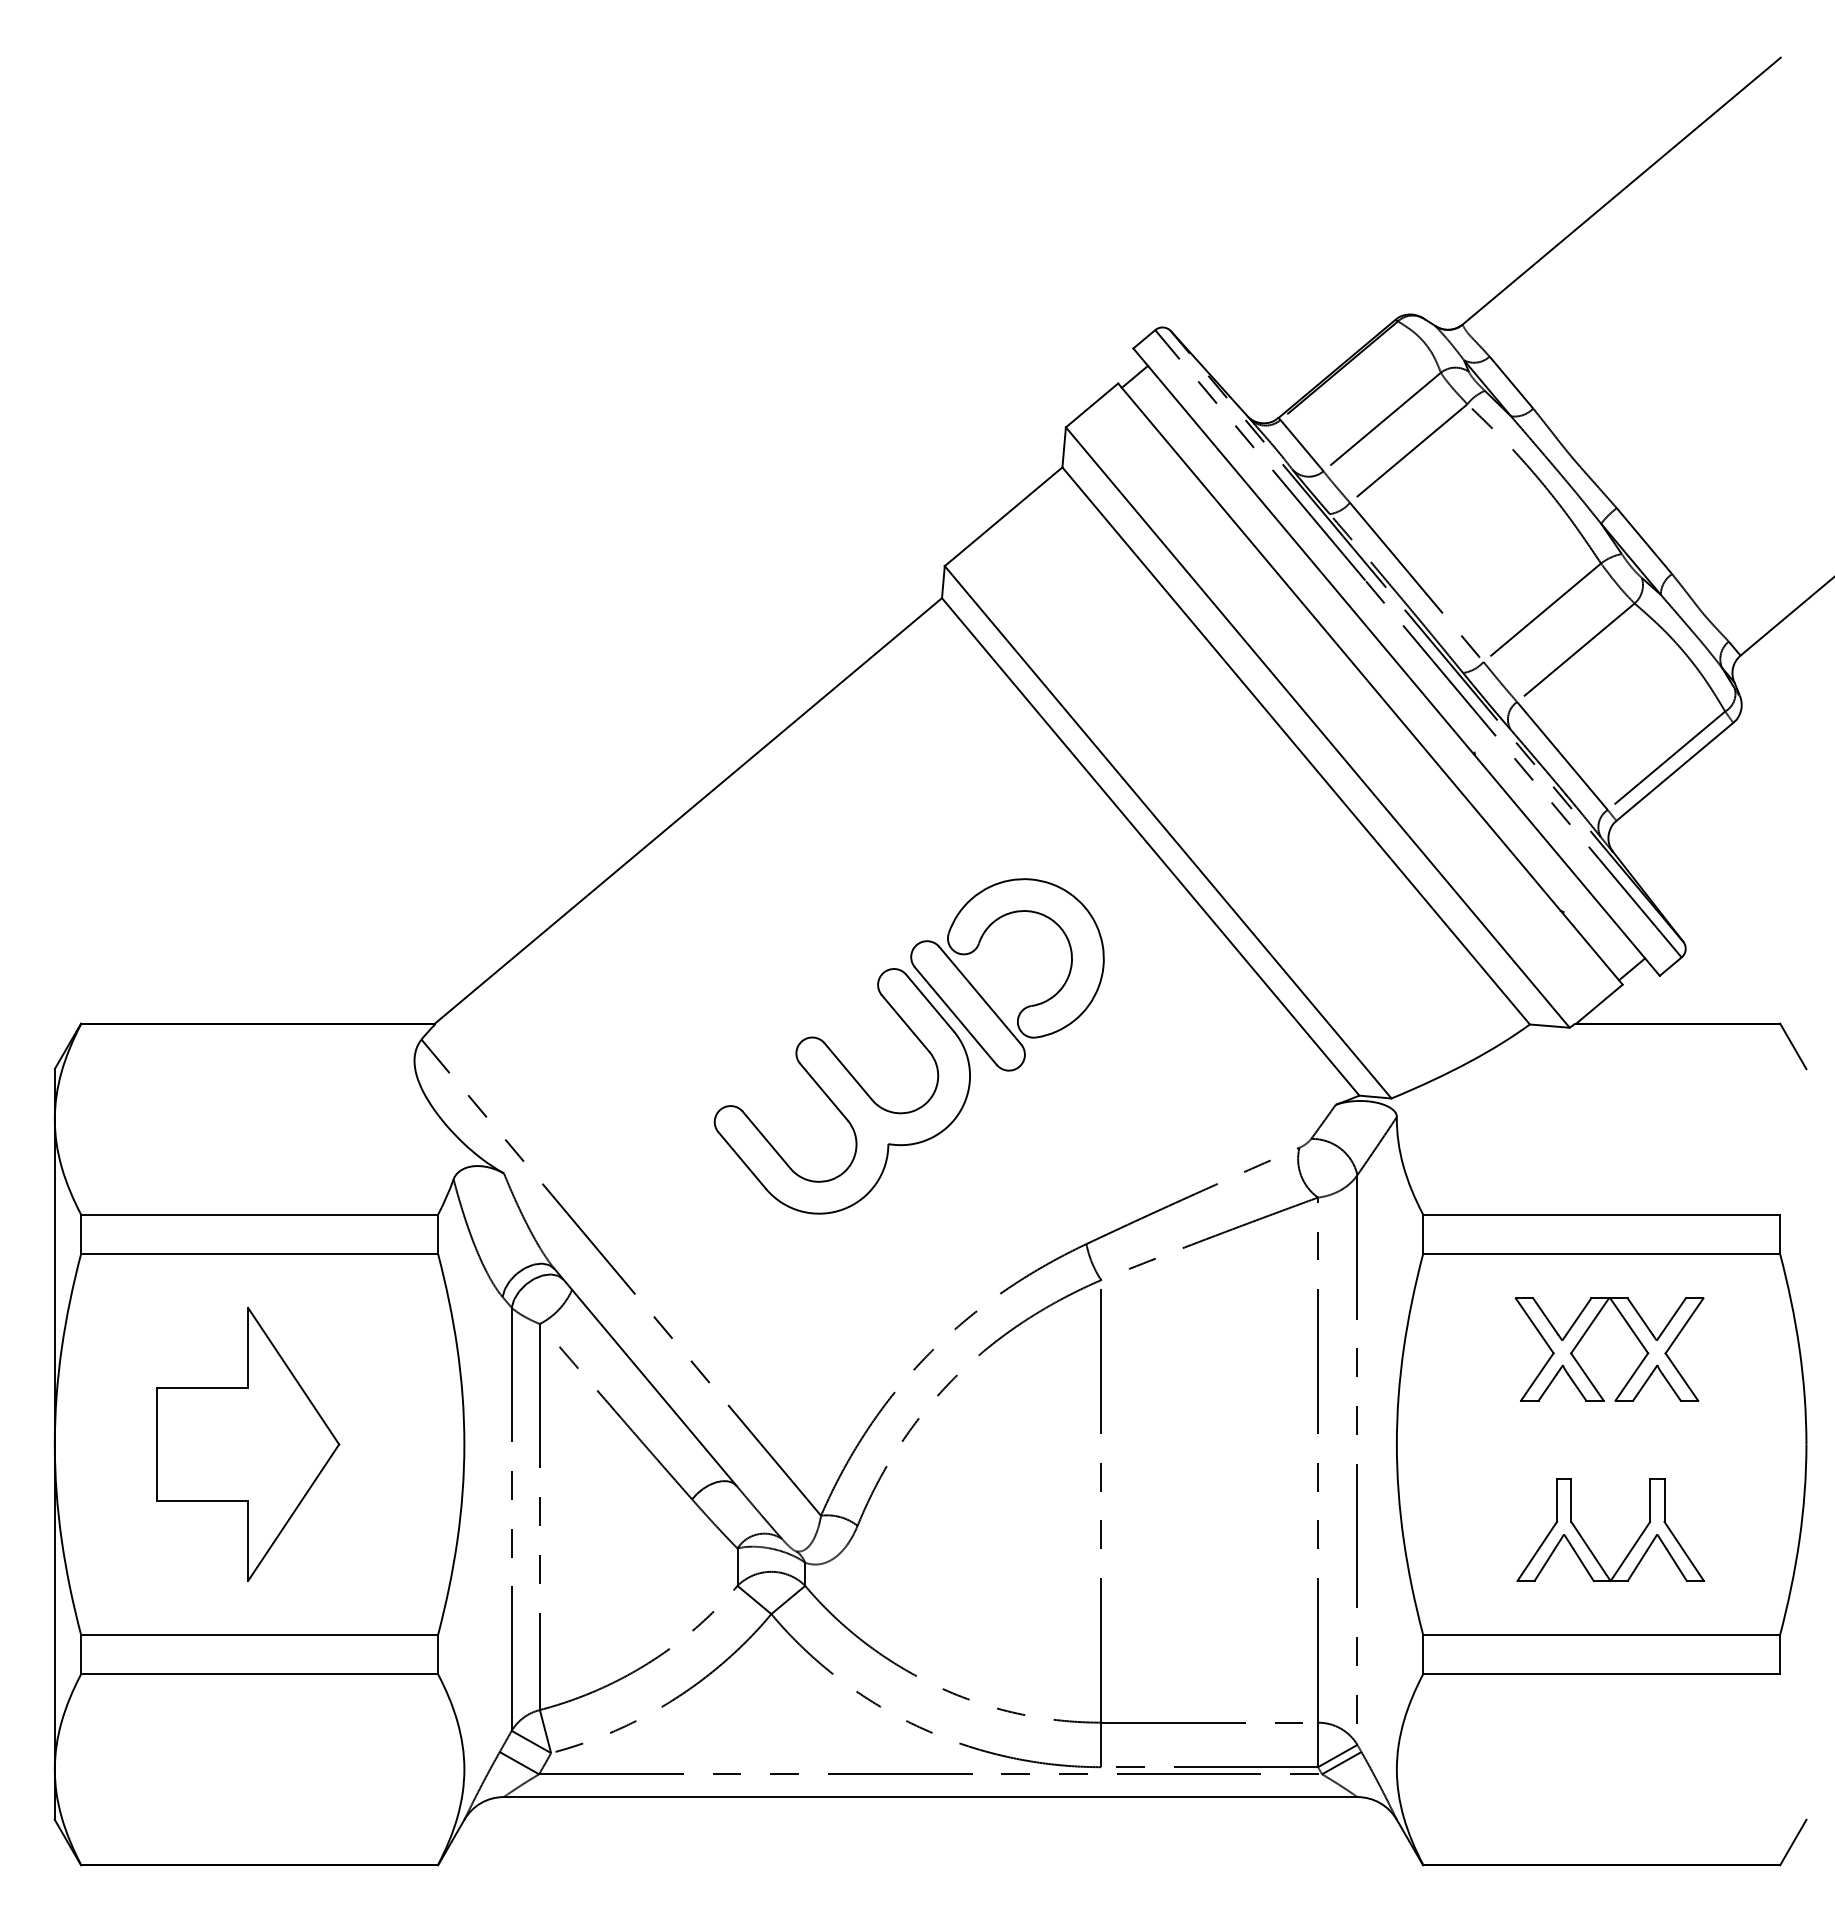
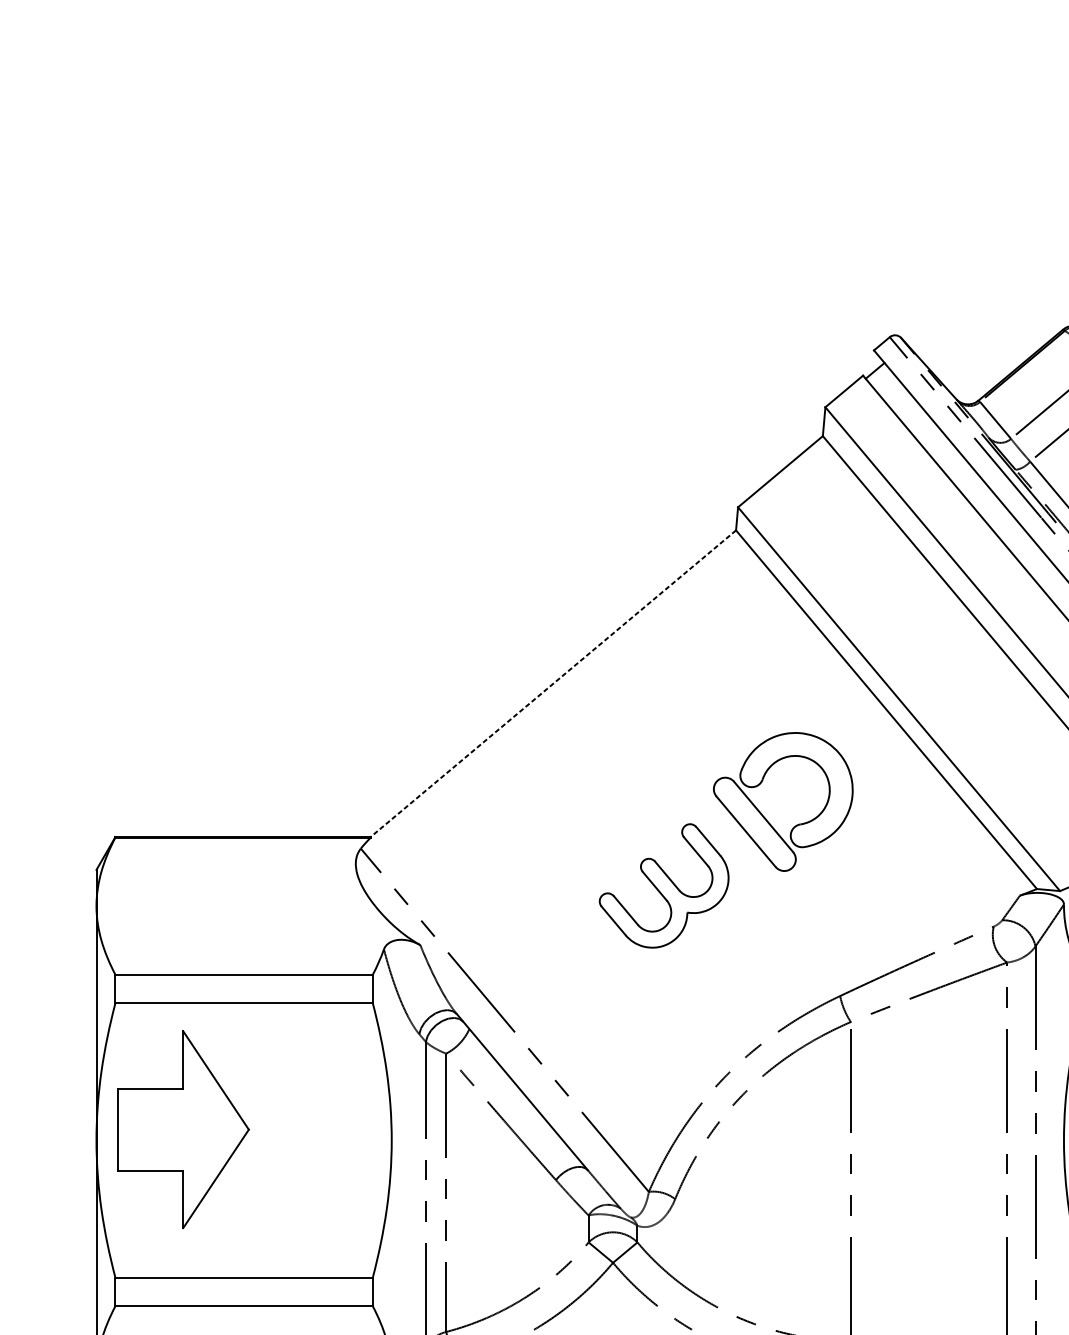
line: (688, 810) -> (553, 683), solid -> dashed
part: (841, 1091) -> (663, 886), size x0.7
part: (248, 1443) -> (183, 1128), moved

